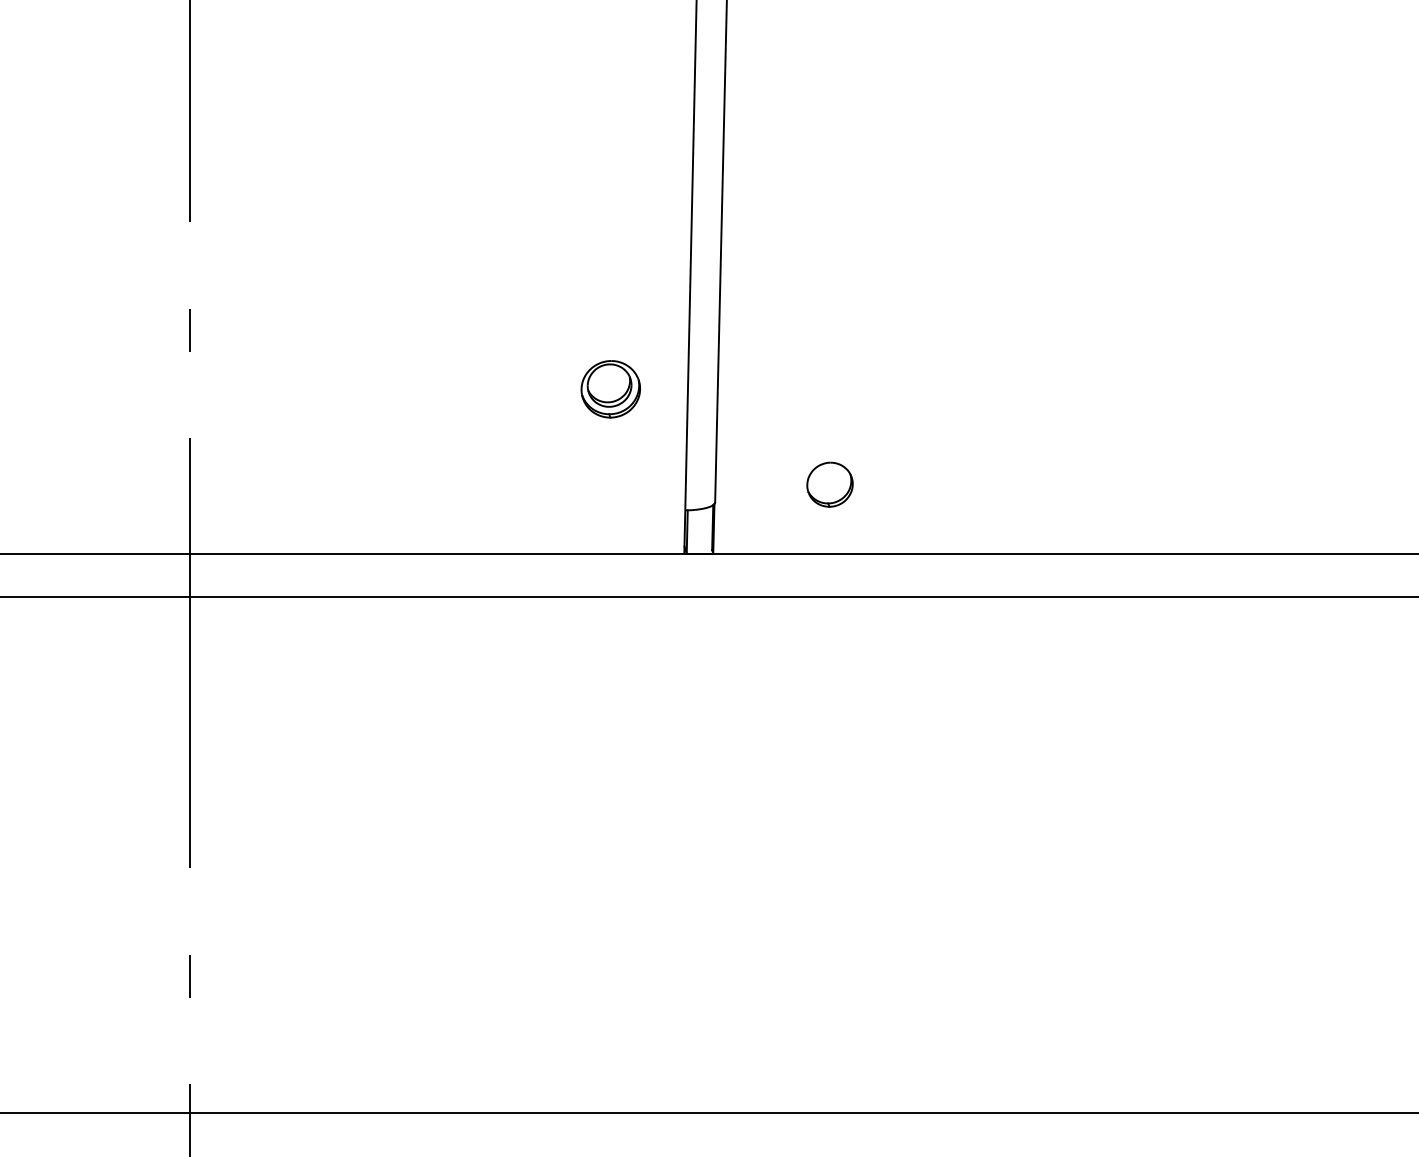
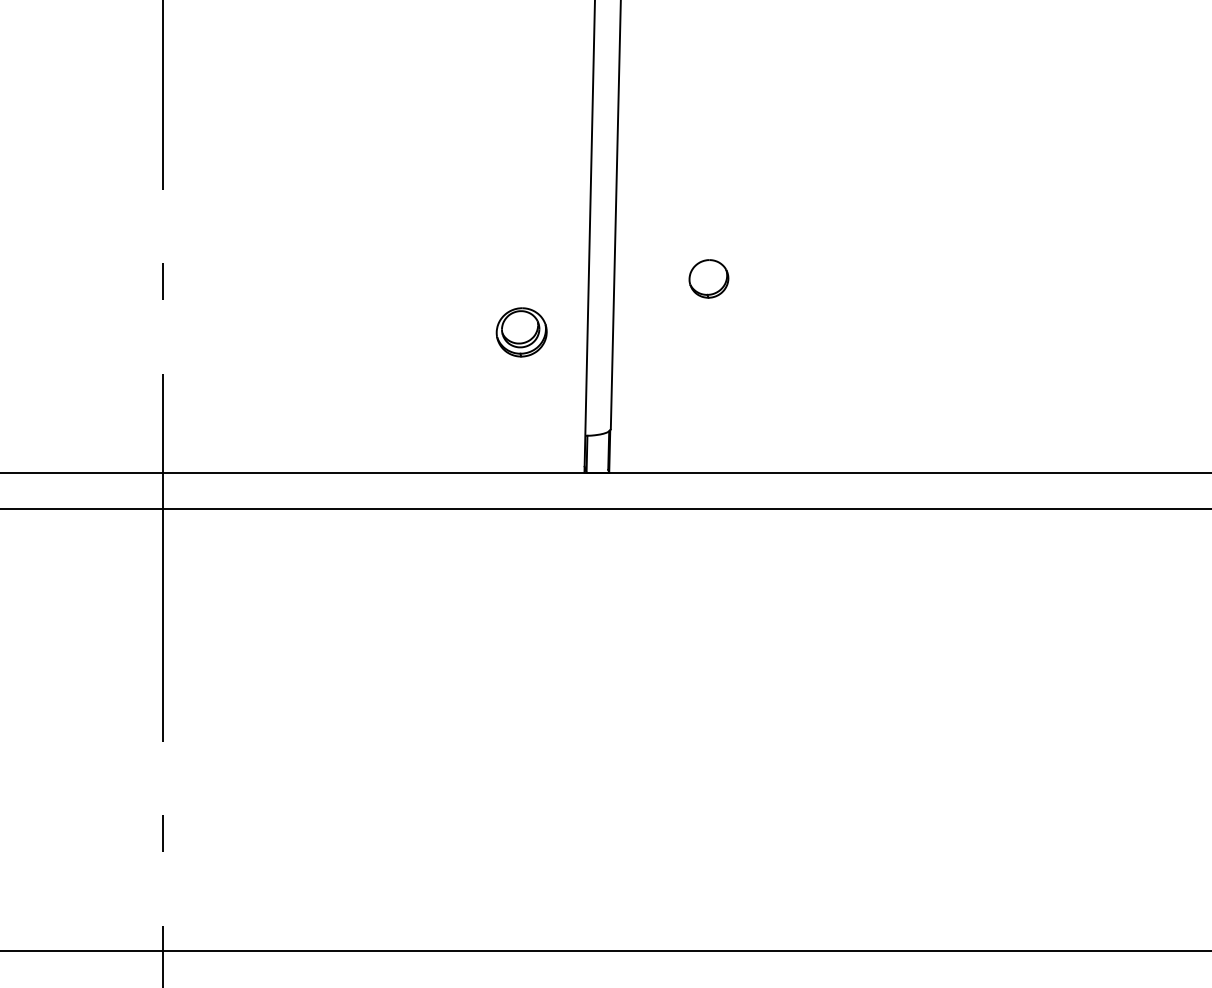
part: (829, 484) -> (708, 278), moved

